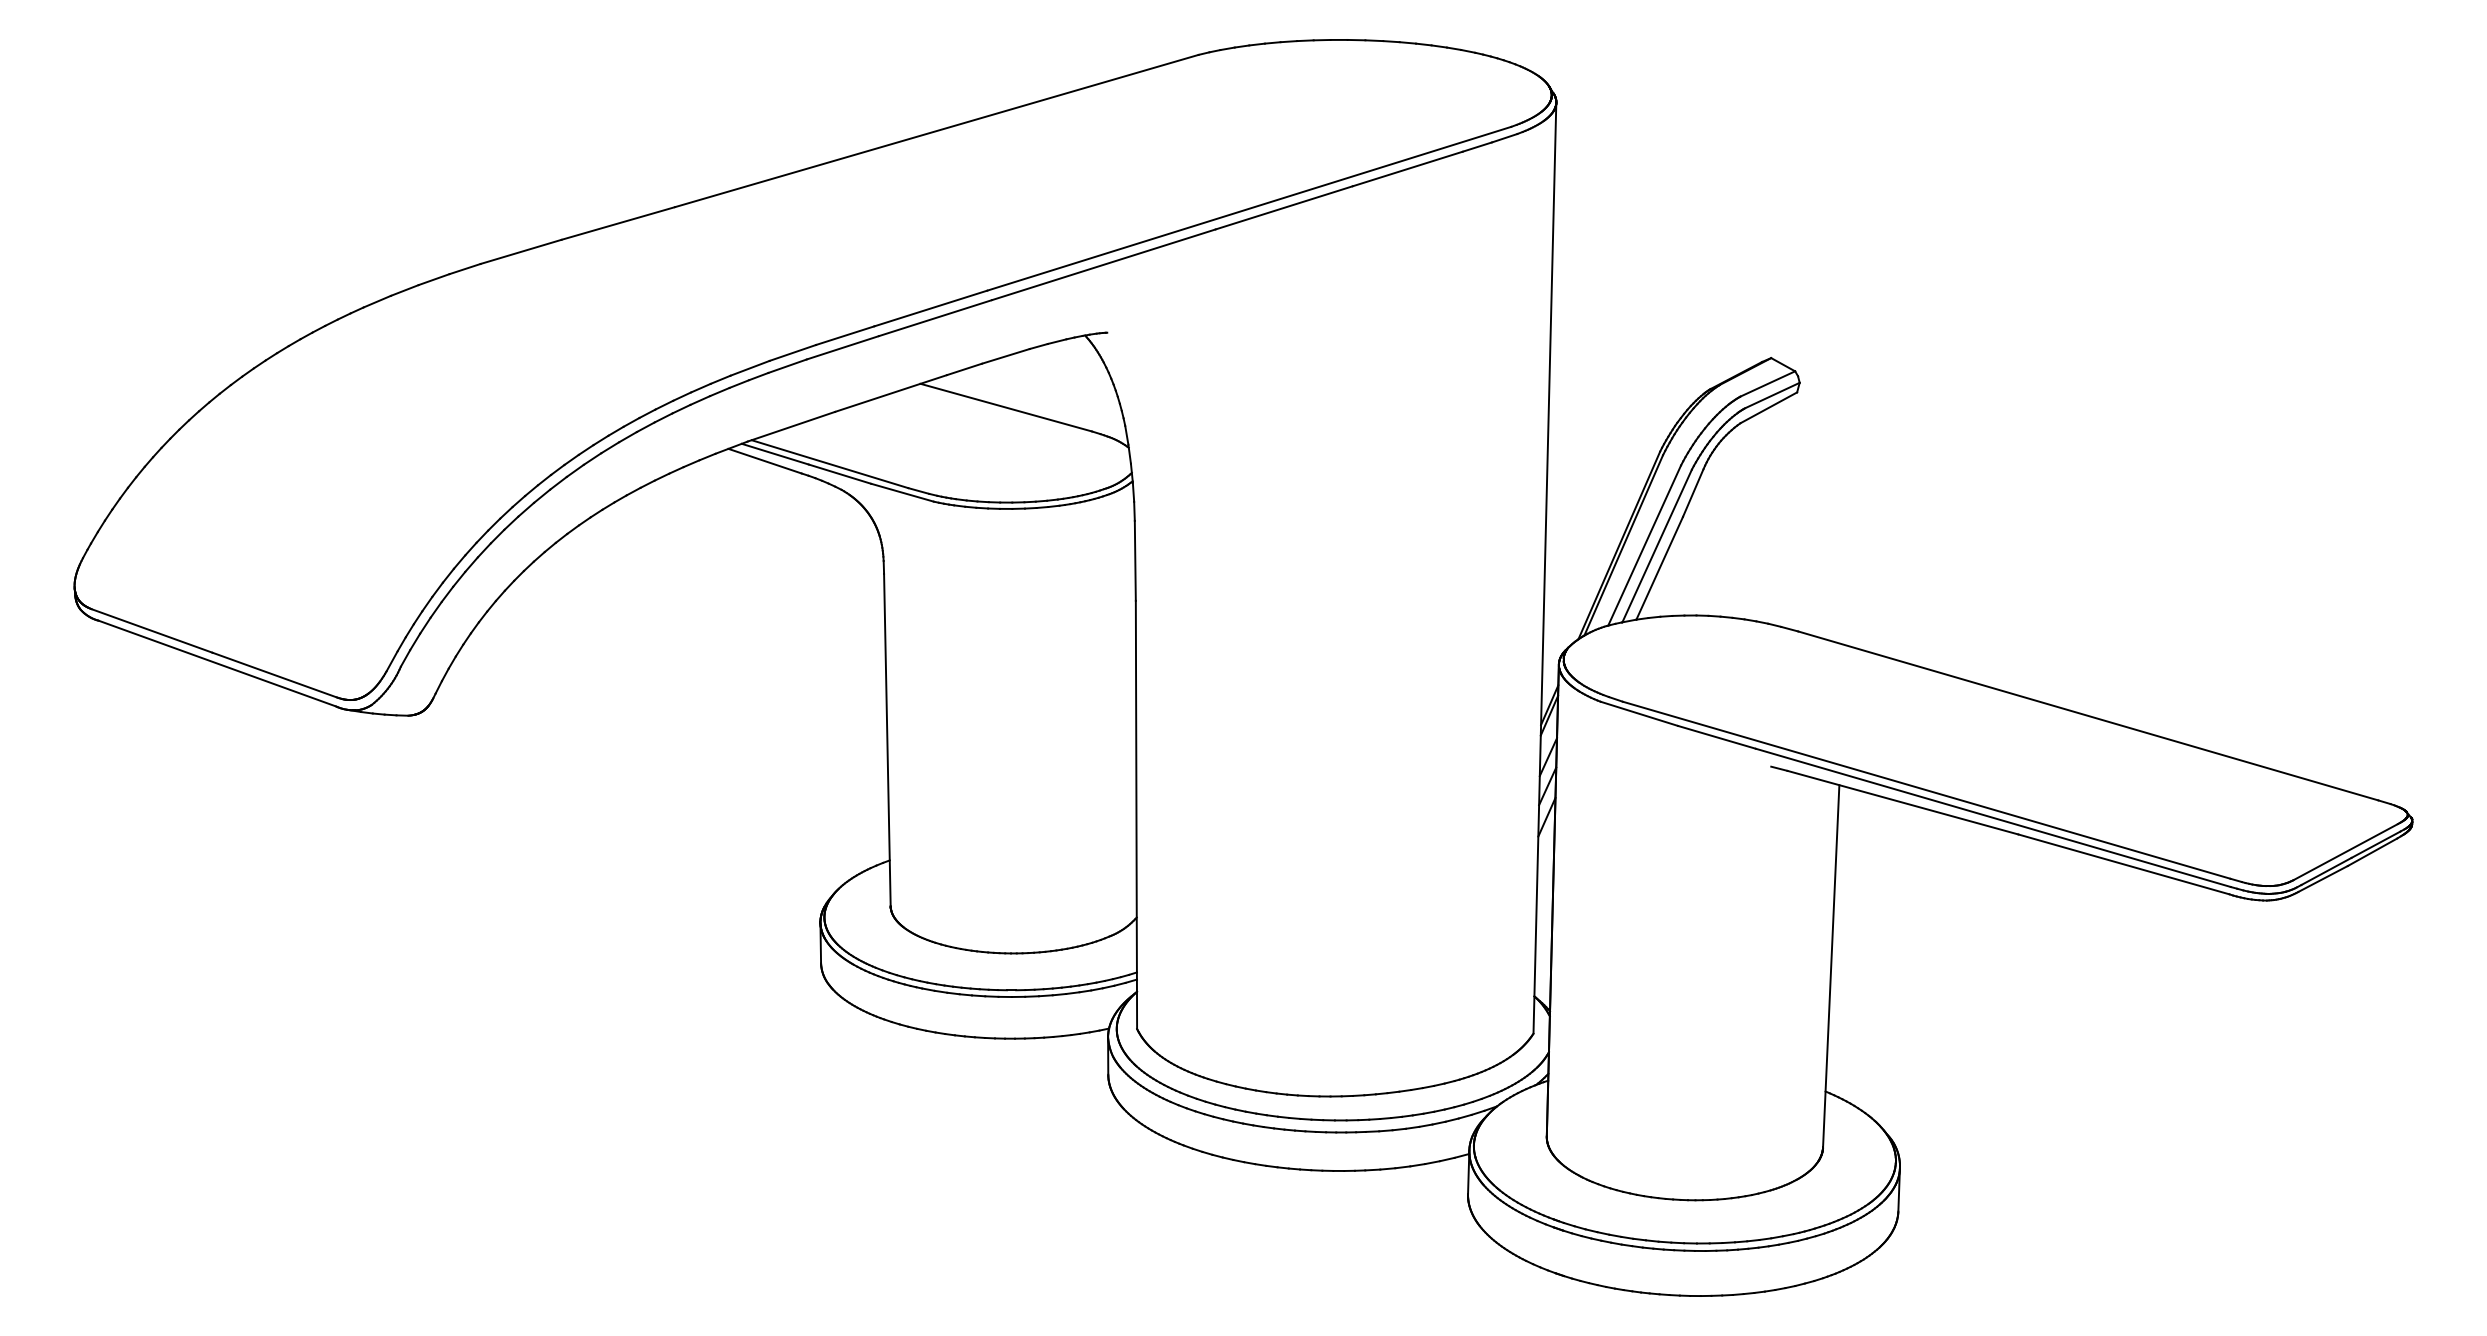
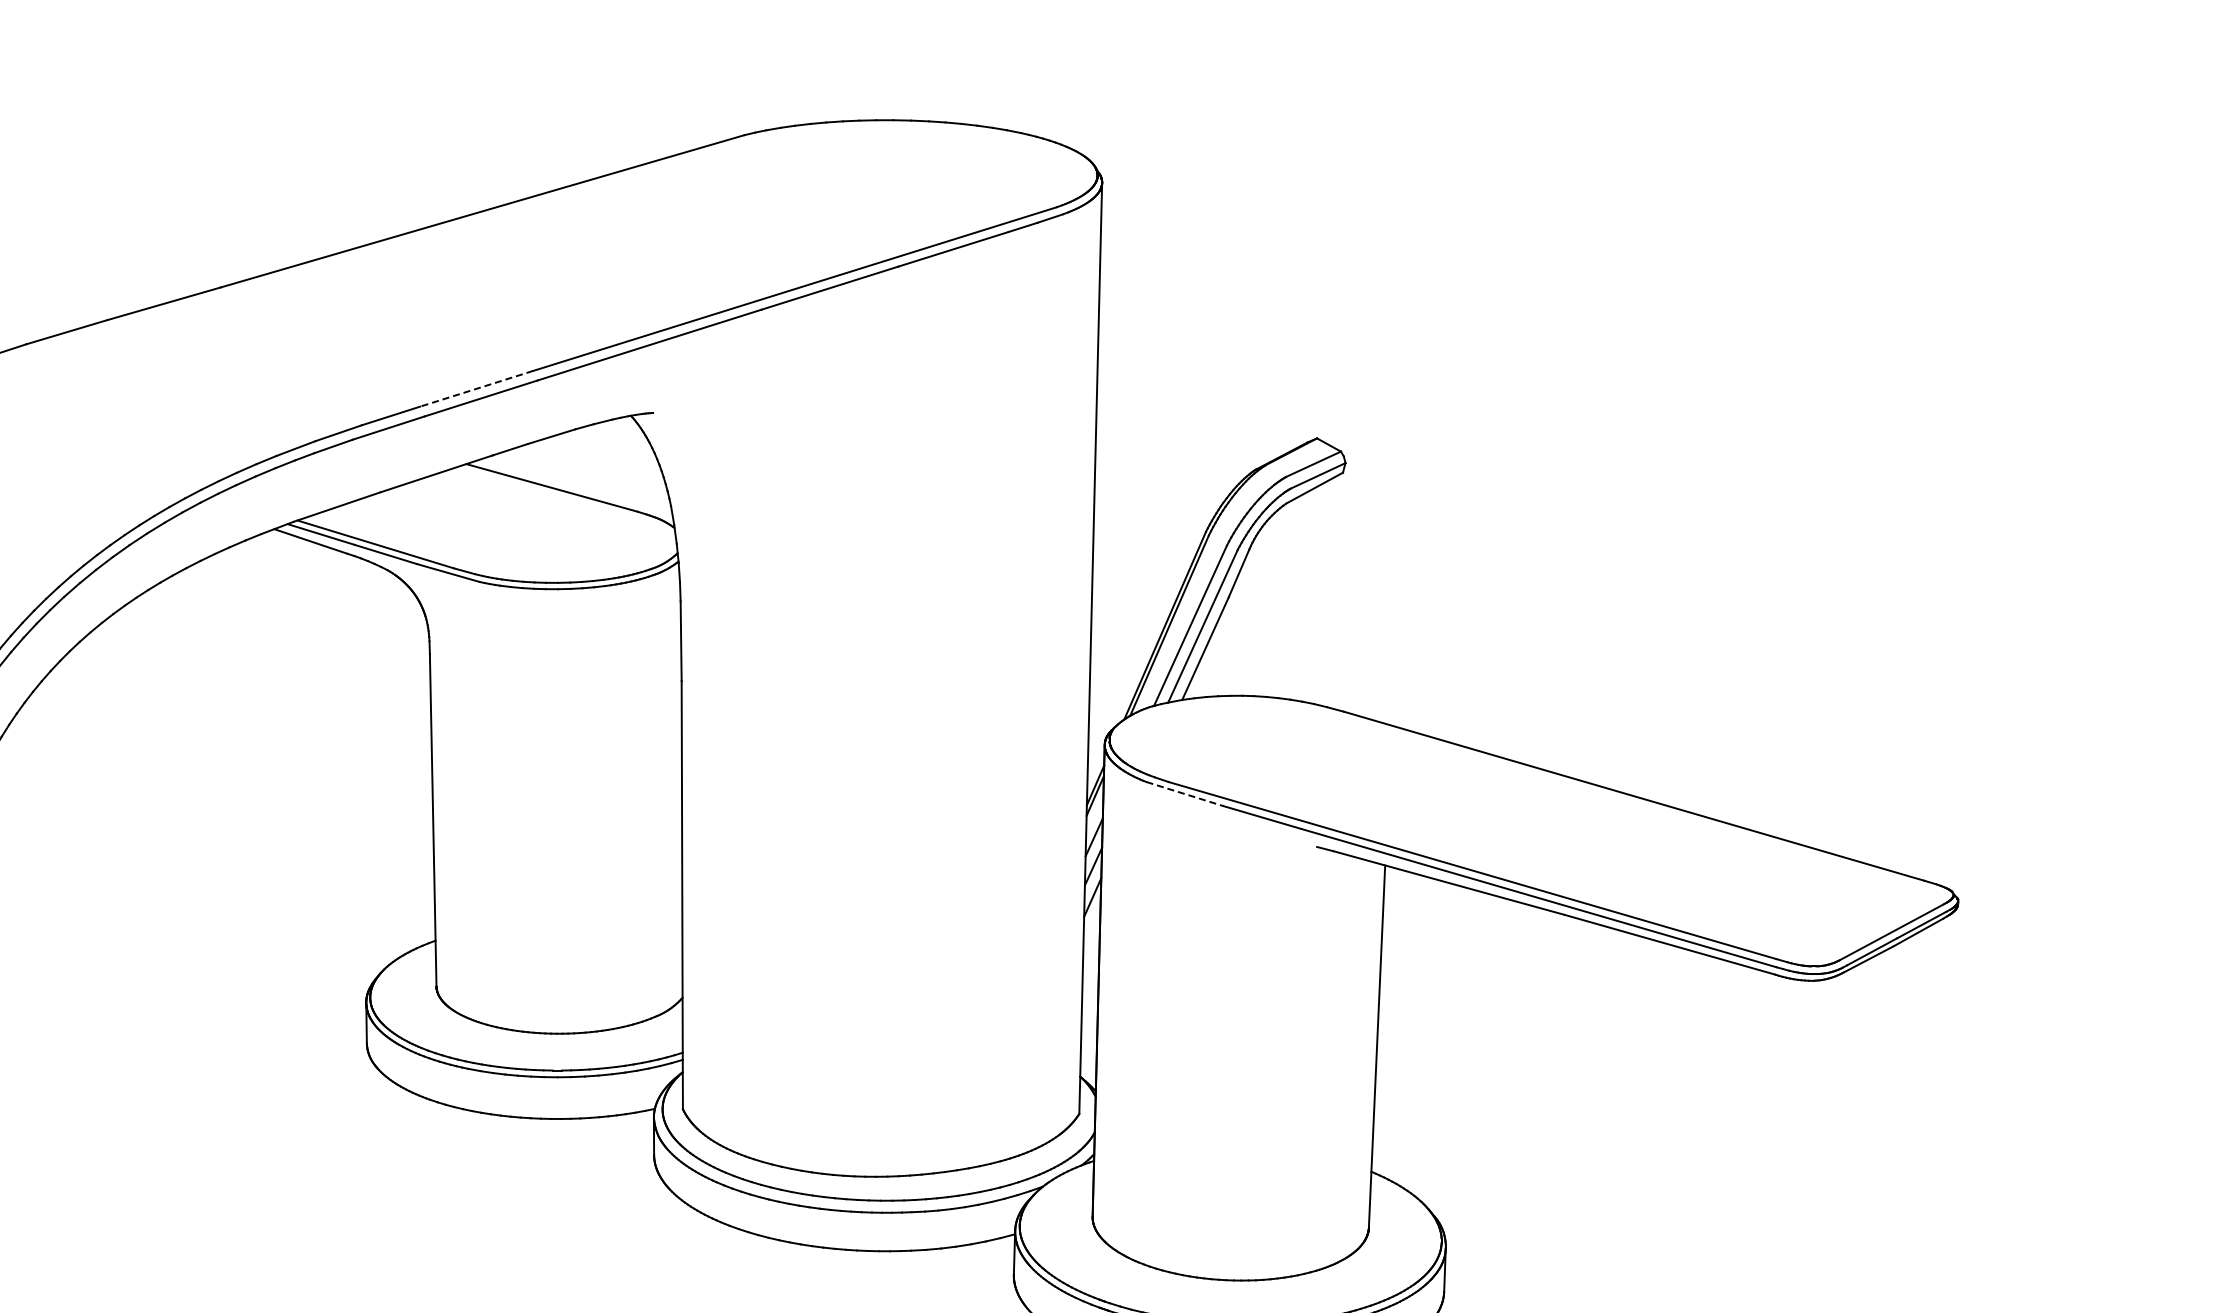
line: (930, 308) -> (476, 388), solid -> dashed
line: (1639, 713) -> (1185, 793), solid -> dashed

